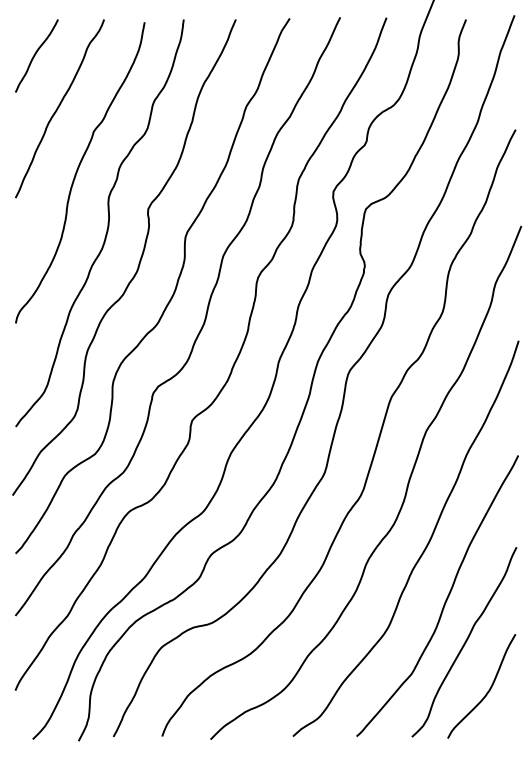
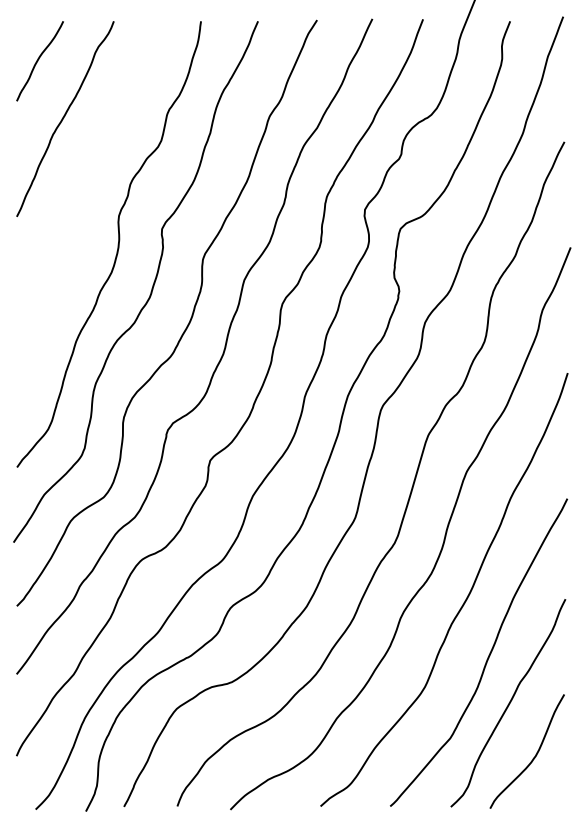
curve: (77, 173) -> (84, 189), removed

